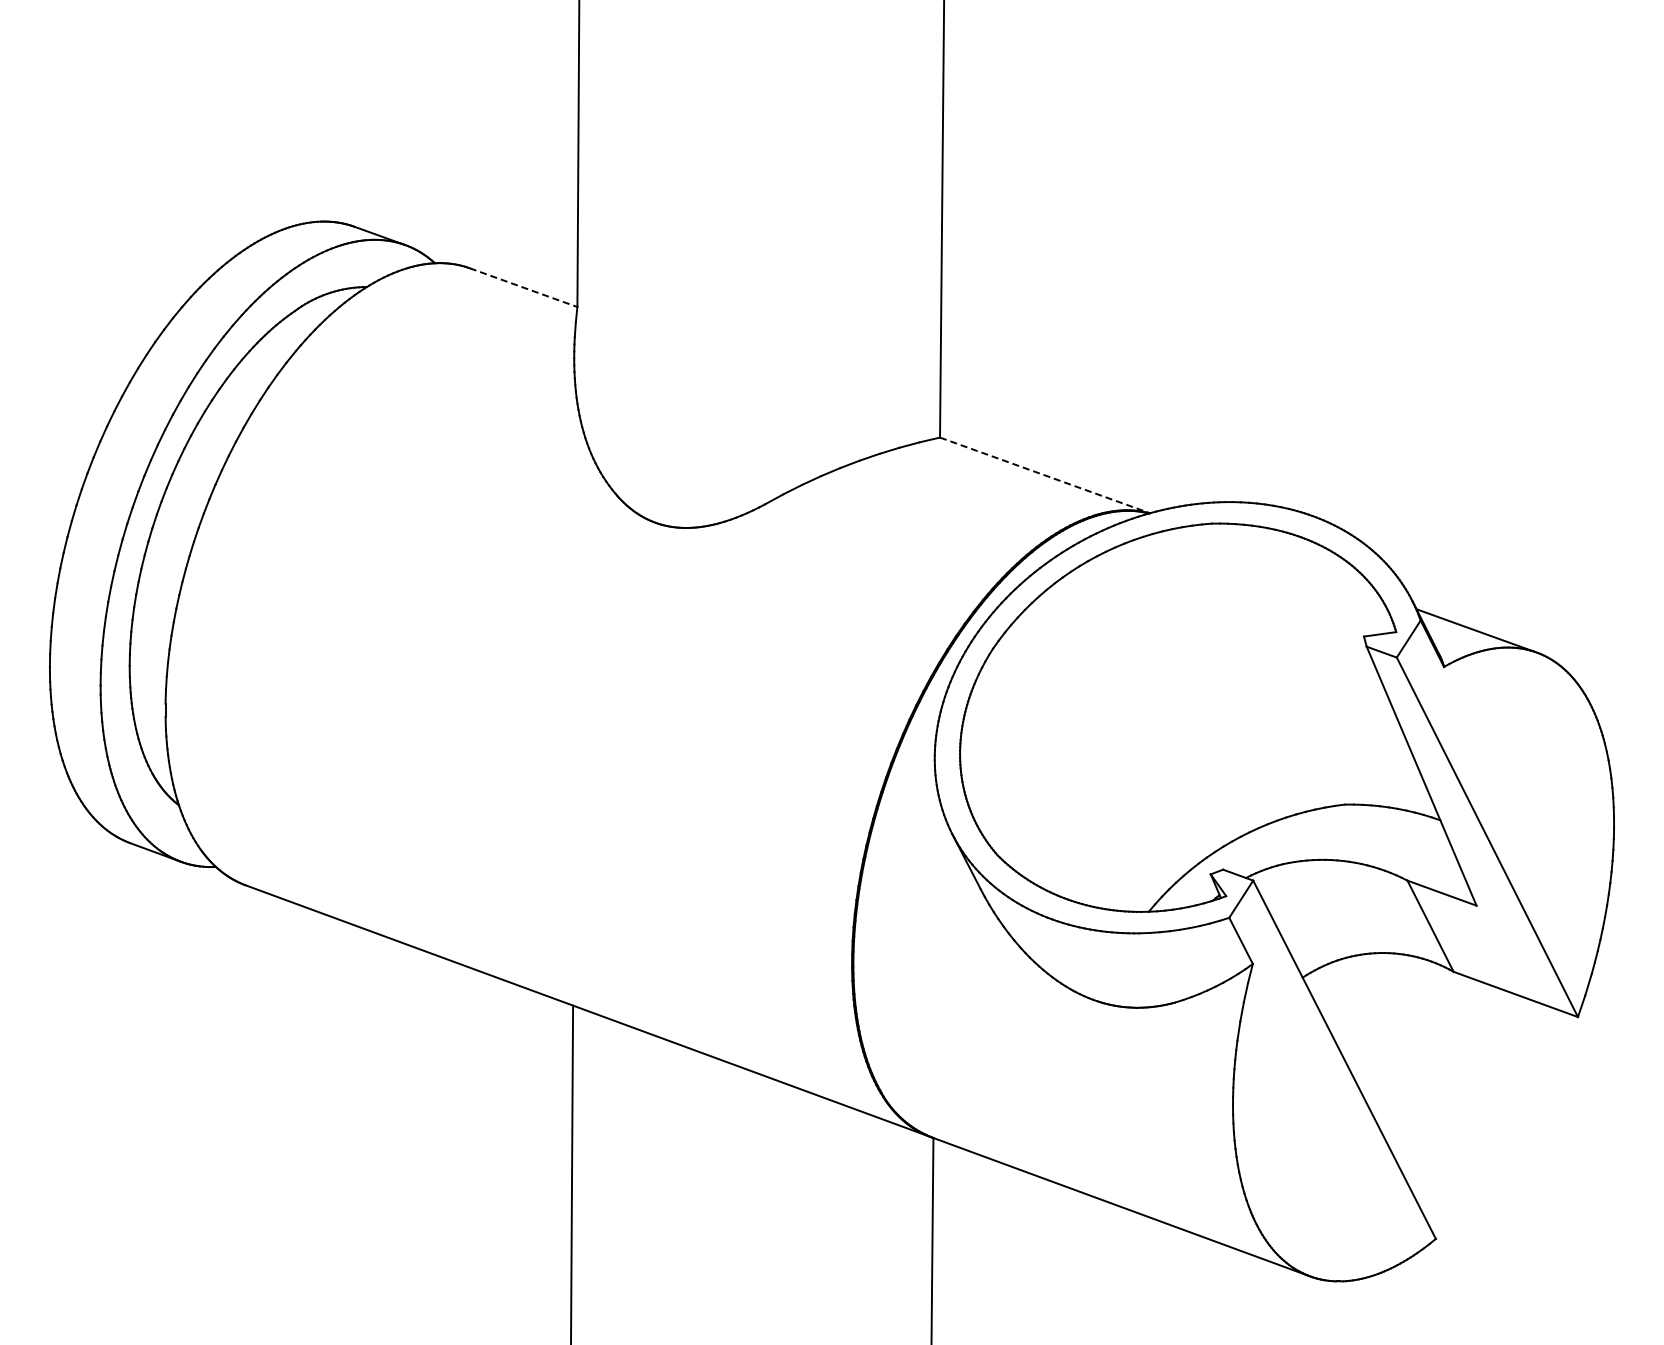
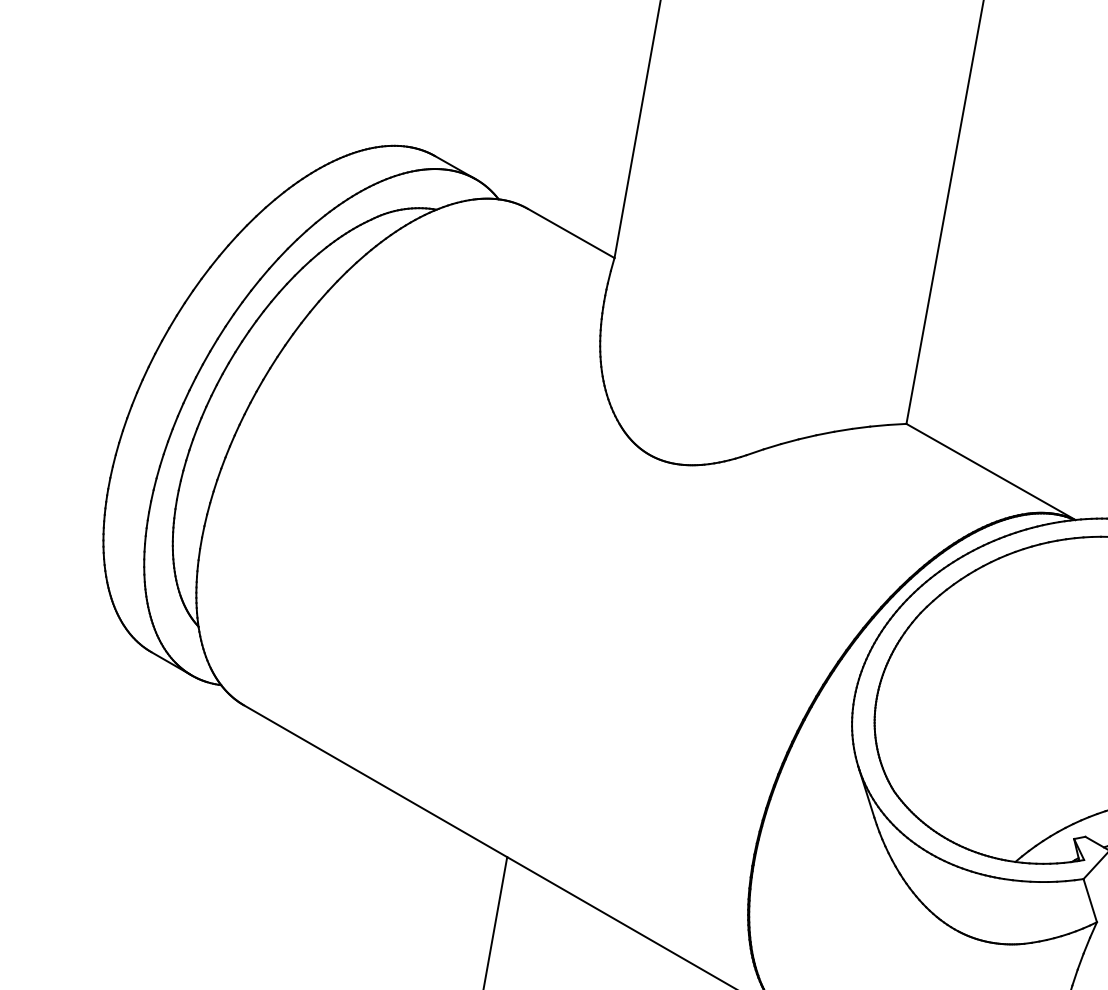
line: (524, 287) -> (571, 233), dashed -> solid
line: (1045, 475) -> (991, 472), dashed -> solid

